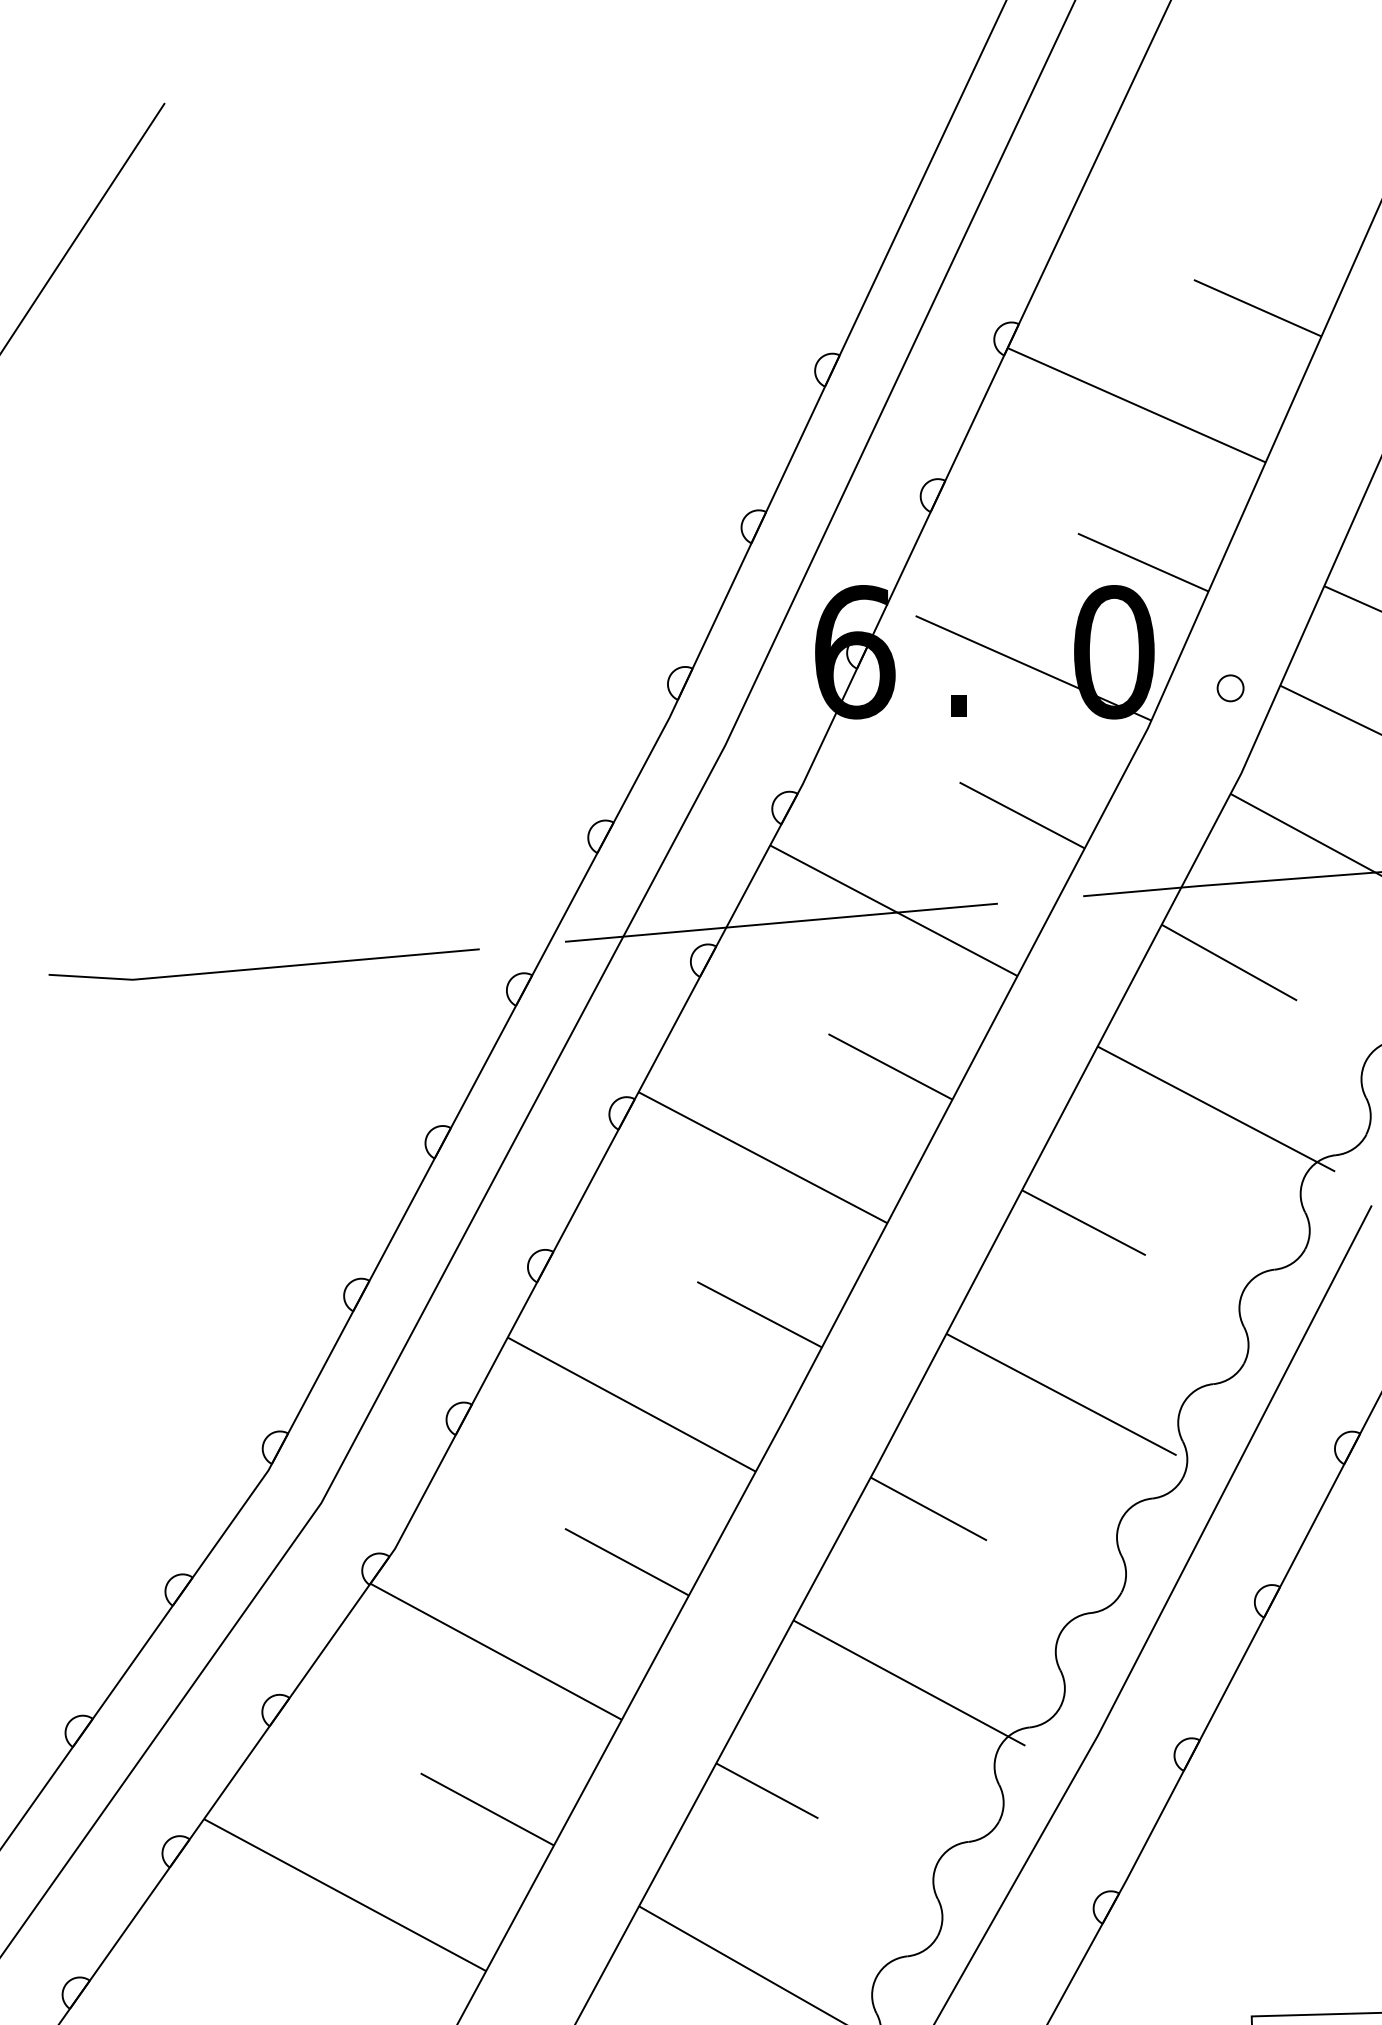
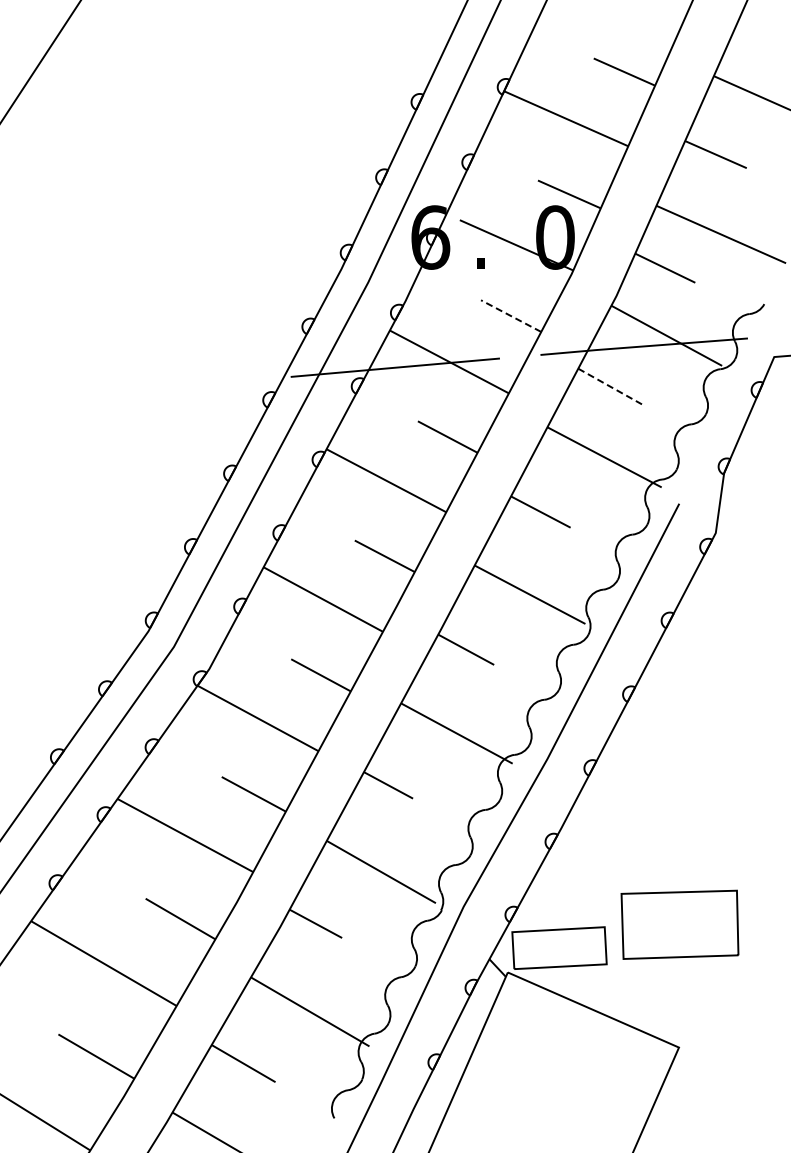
circle: (1230, 687) -> (611, 254), removed
line: (1022, 816) -> (511, 316), solid -> dashed
line: (1230, 963) -> (611, 387), solid -> dashed
line: (264, 965) -> (146, 388), removed

